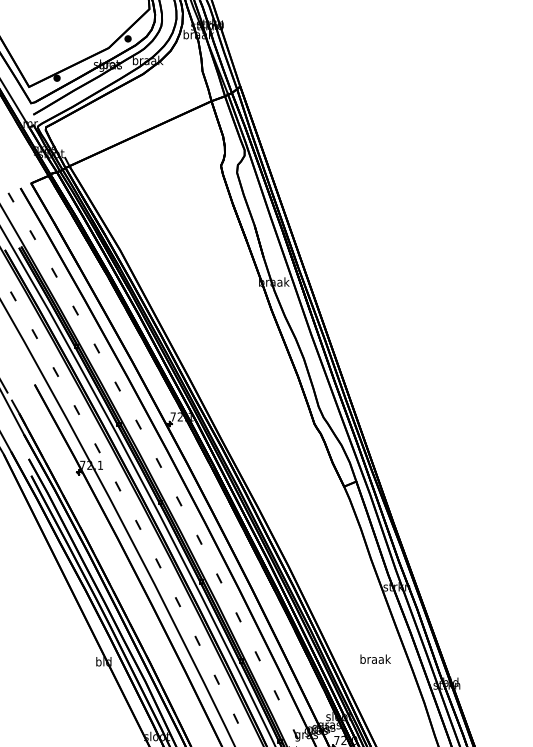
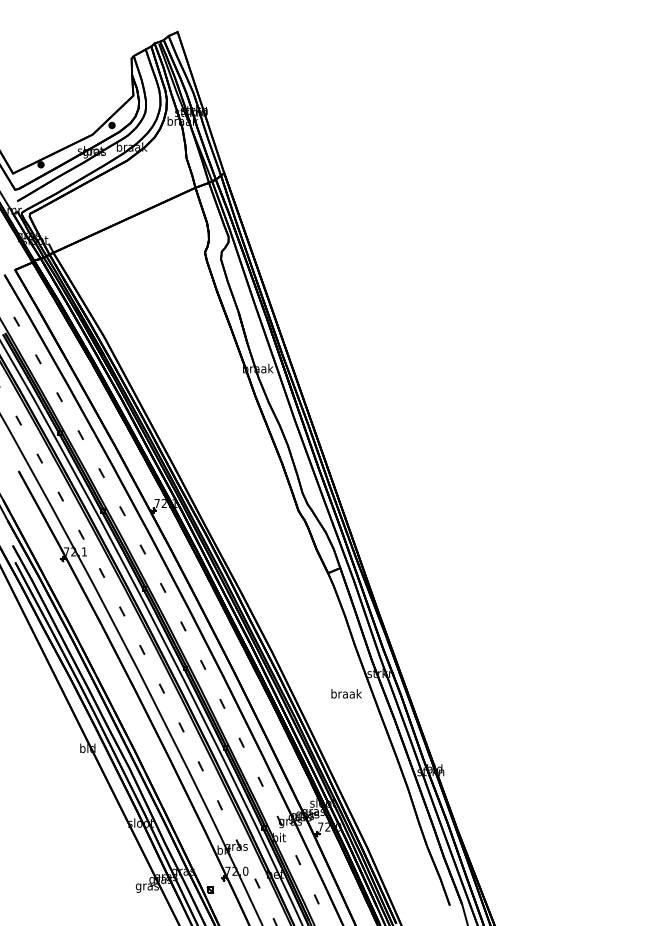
text: (375, 658) -> (346, 693), moved

